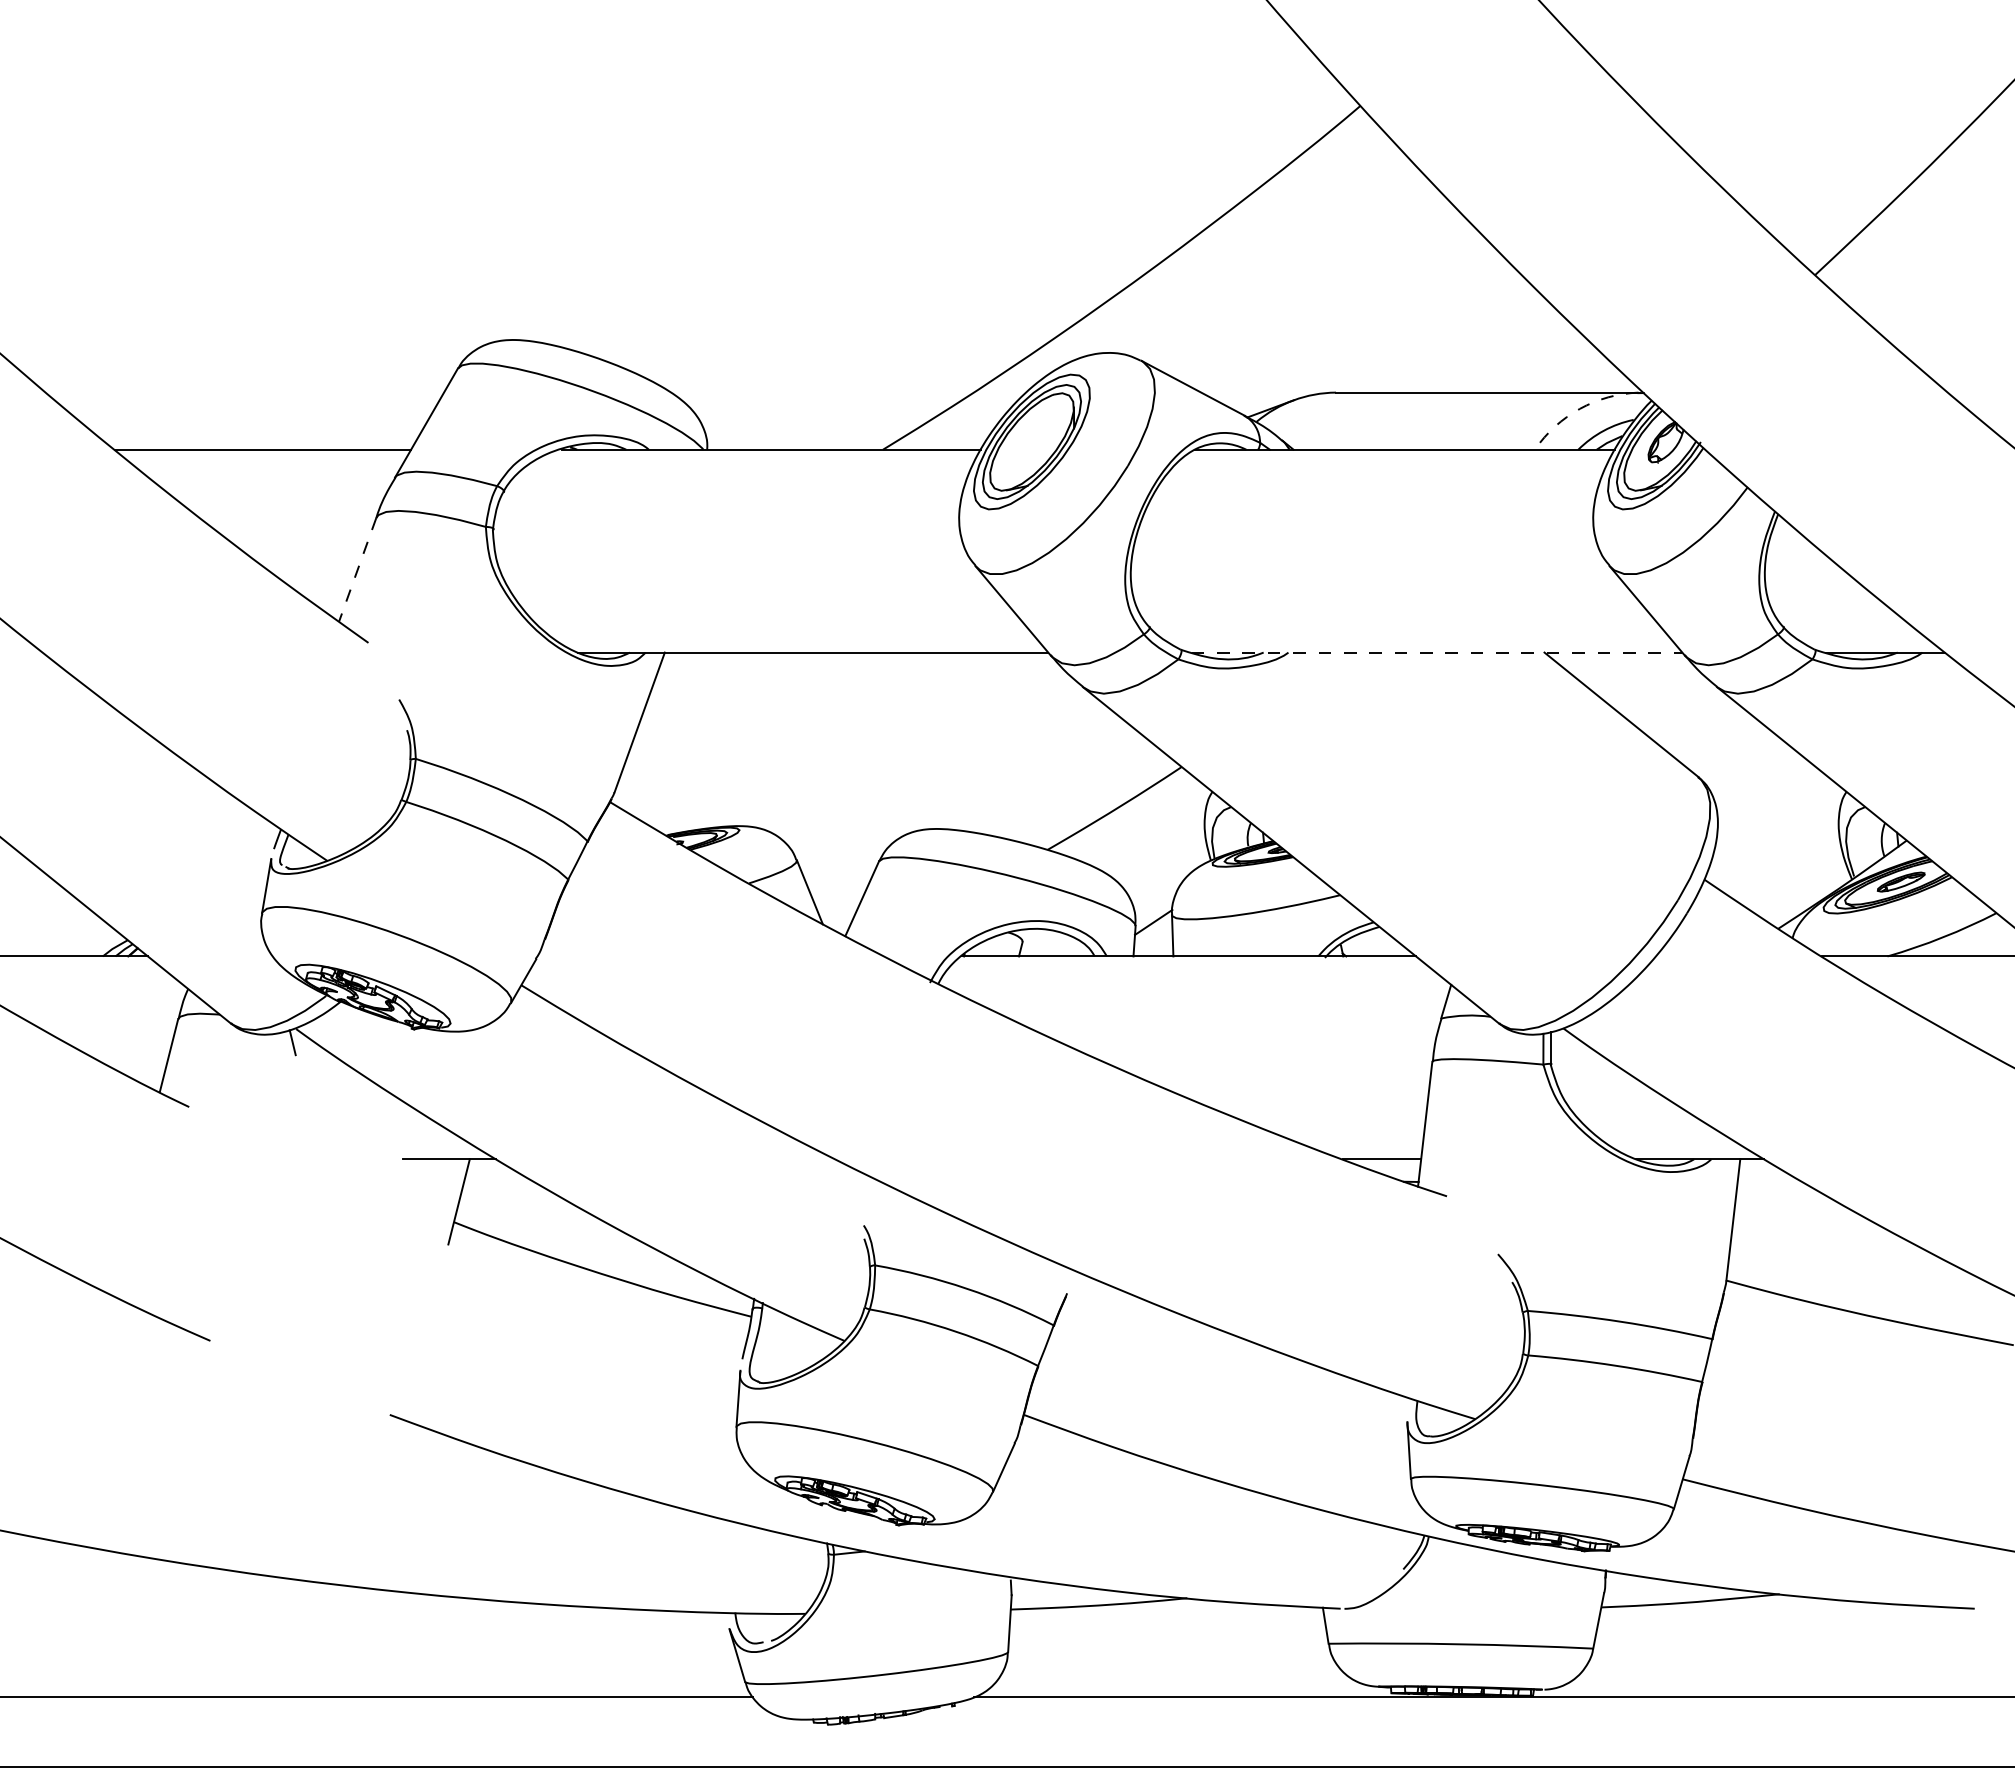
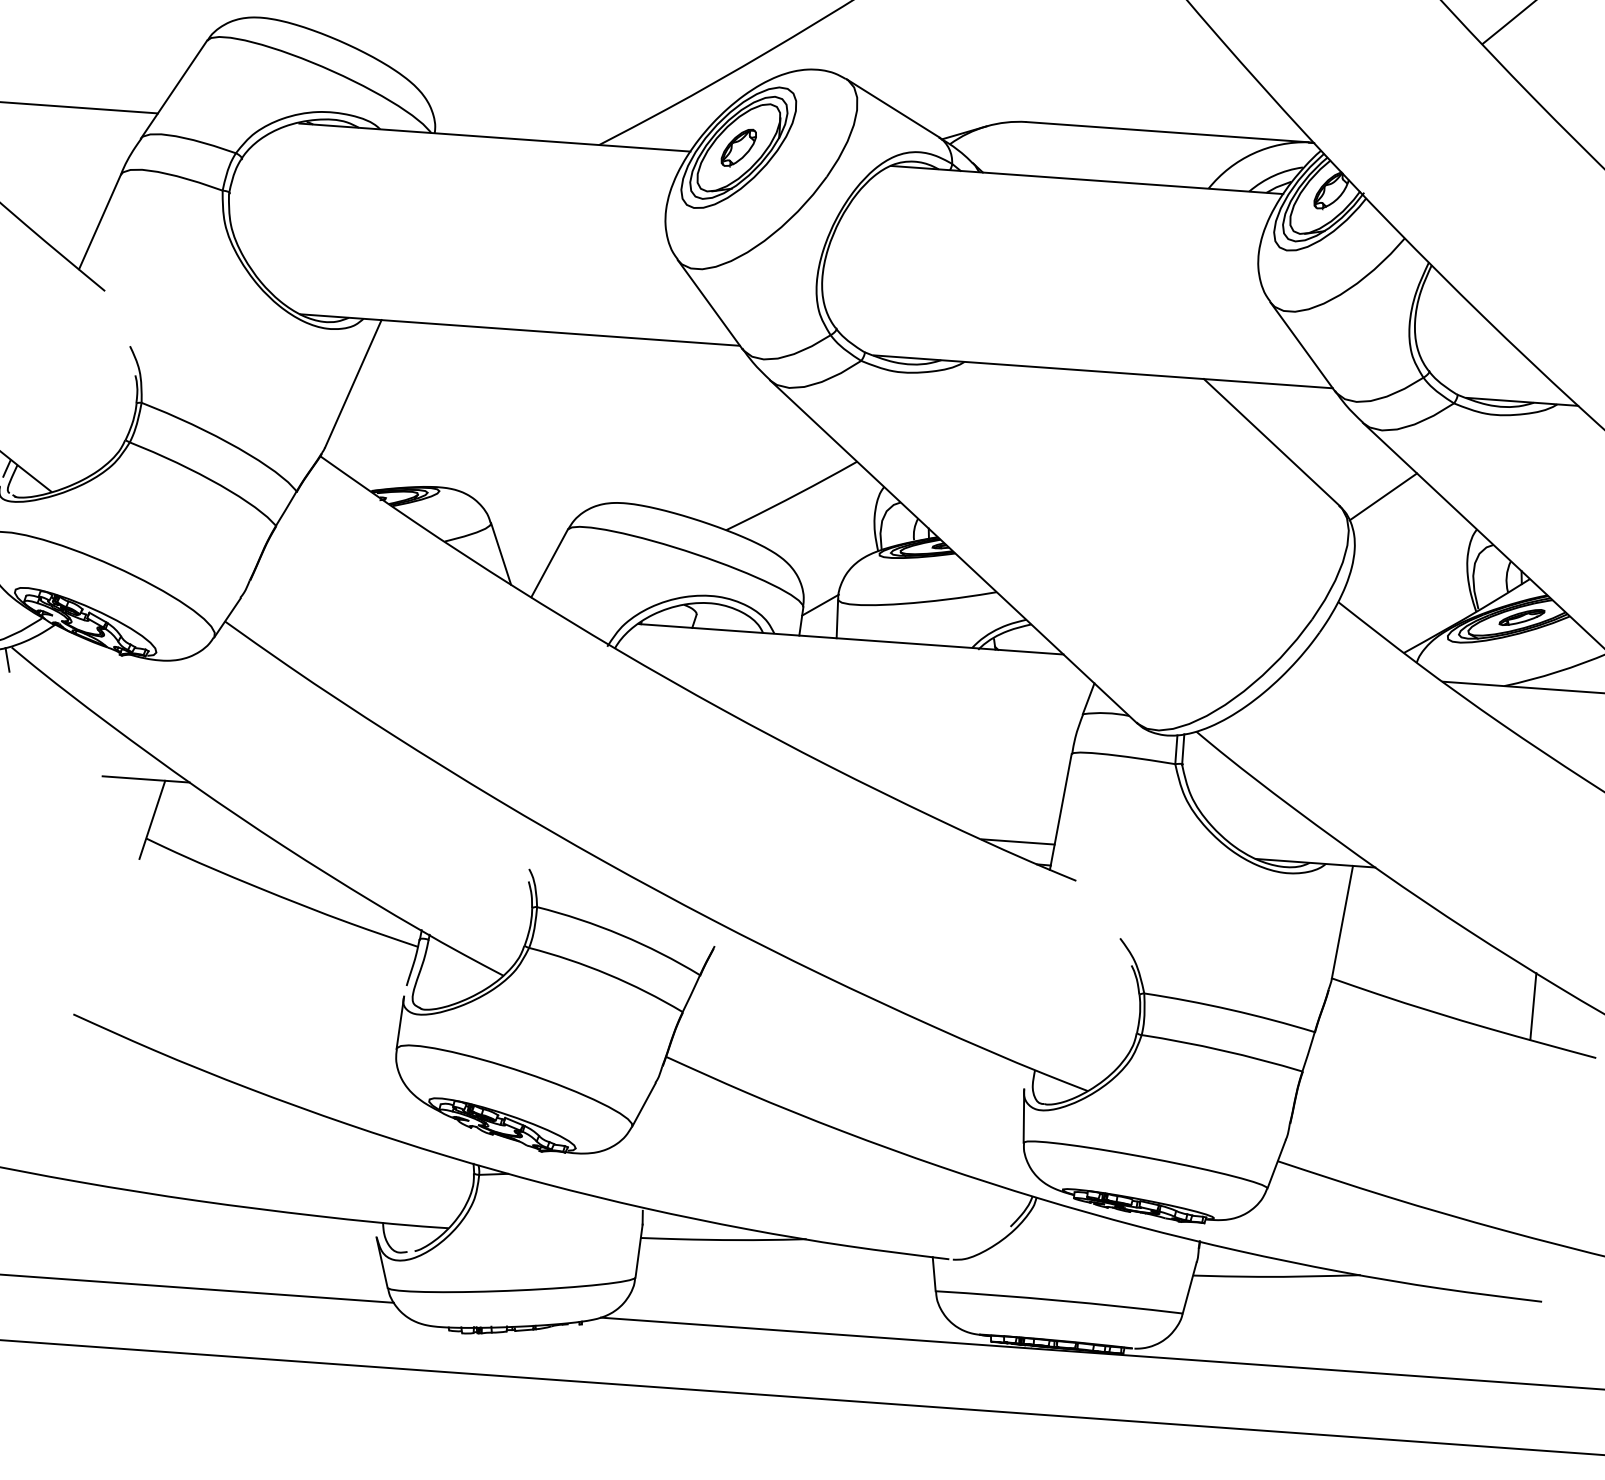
arc: (1579, 408) -> (1253, 153), dashed -> solid
part: (1031, 441) -> (738, 147), added
line: (357, 570) -> (99, 222), dashed -> solid
line: (1437, 652) -> (1103, 371), dashed -> solid
line: (1744, 763) -> (1383, 496), added
line: (1942, 1294) -> (1533, 1005), added

